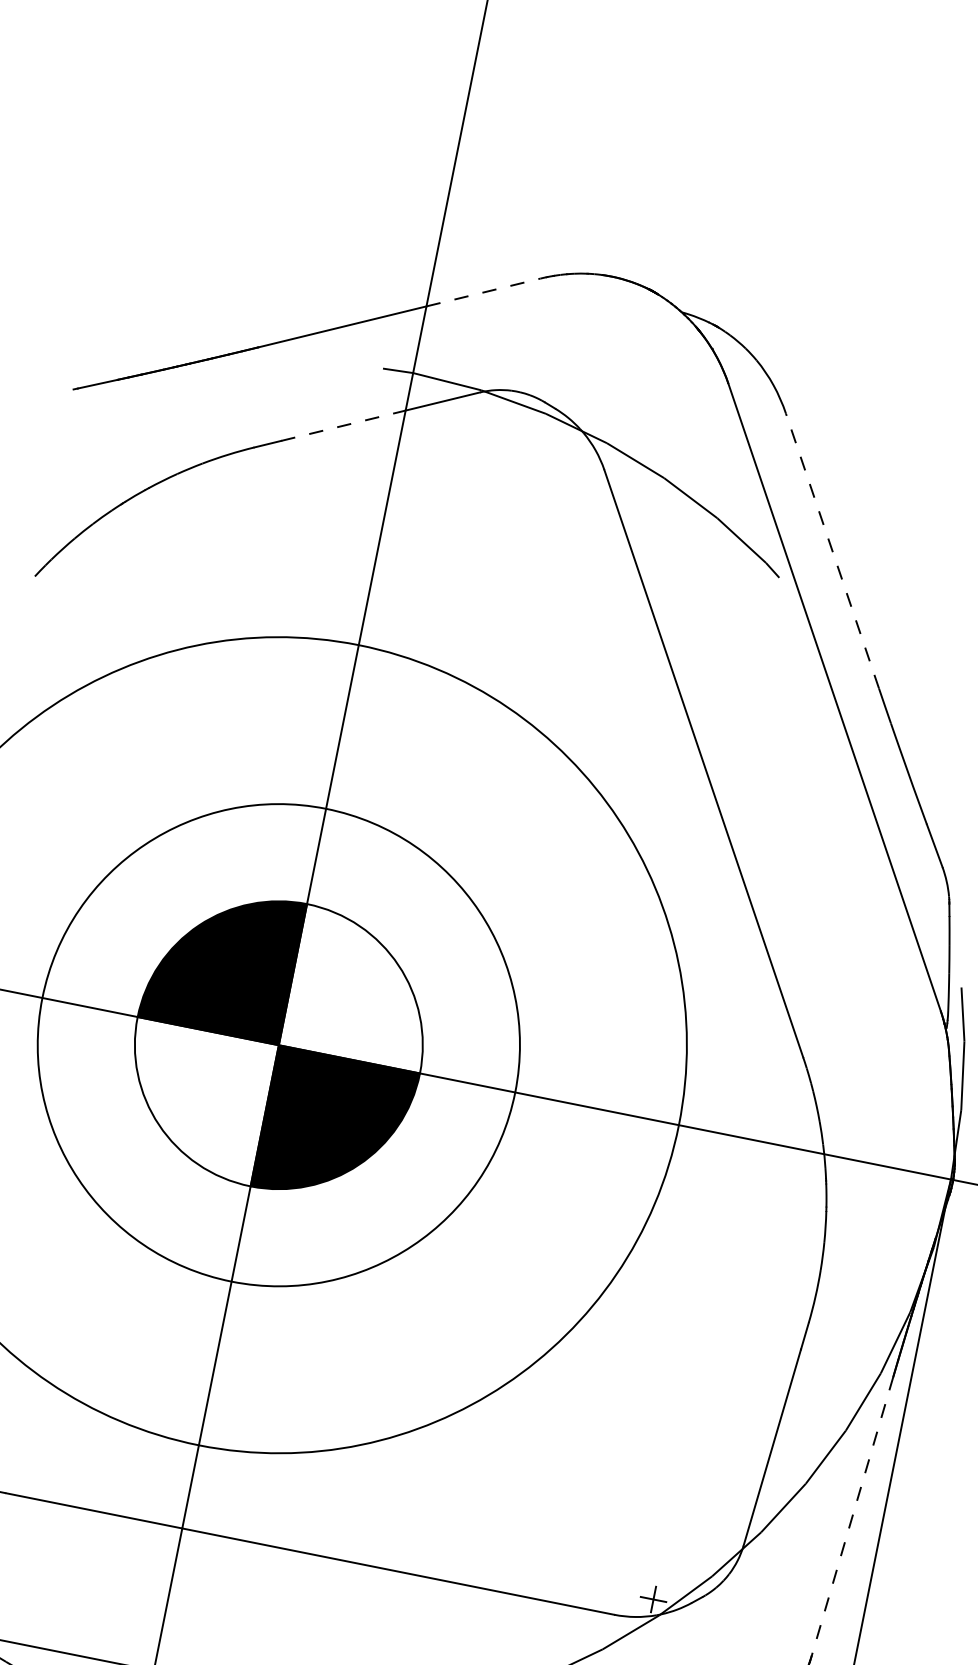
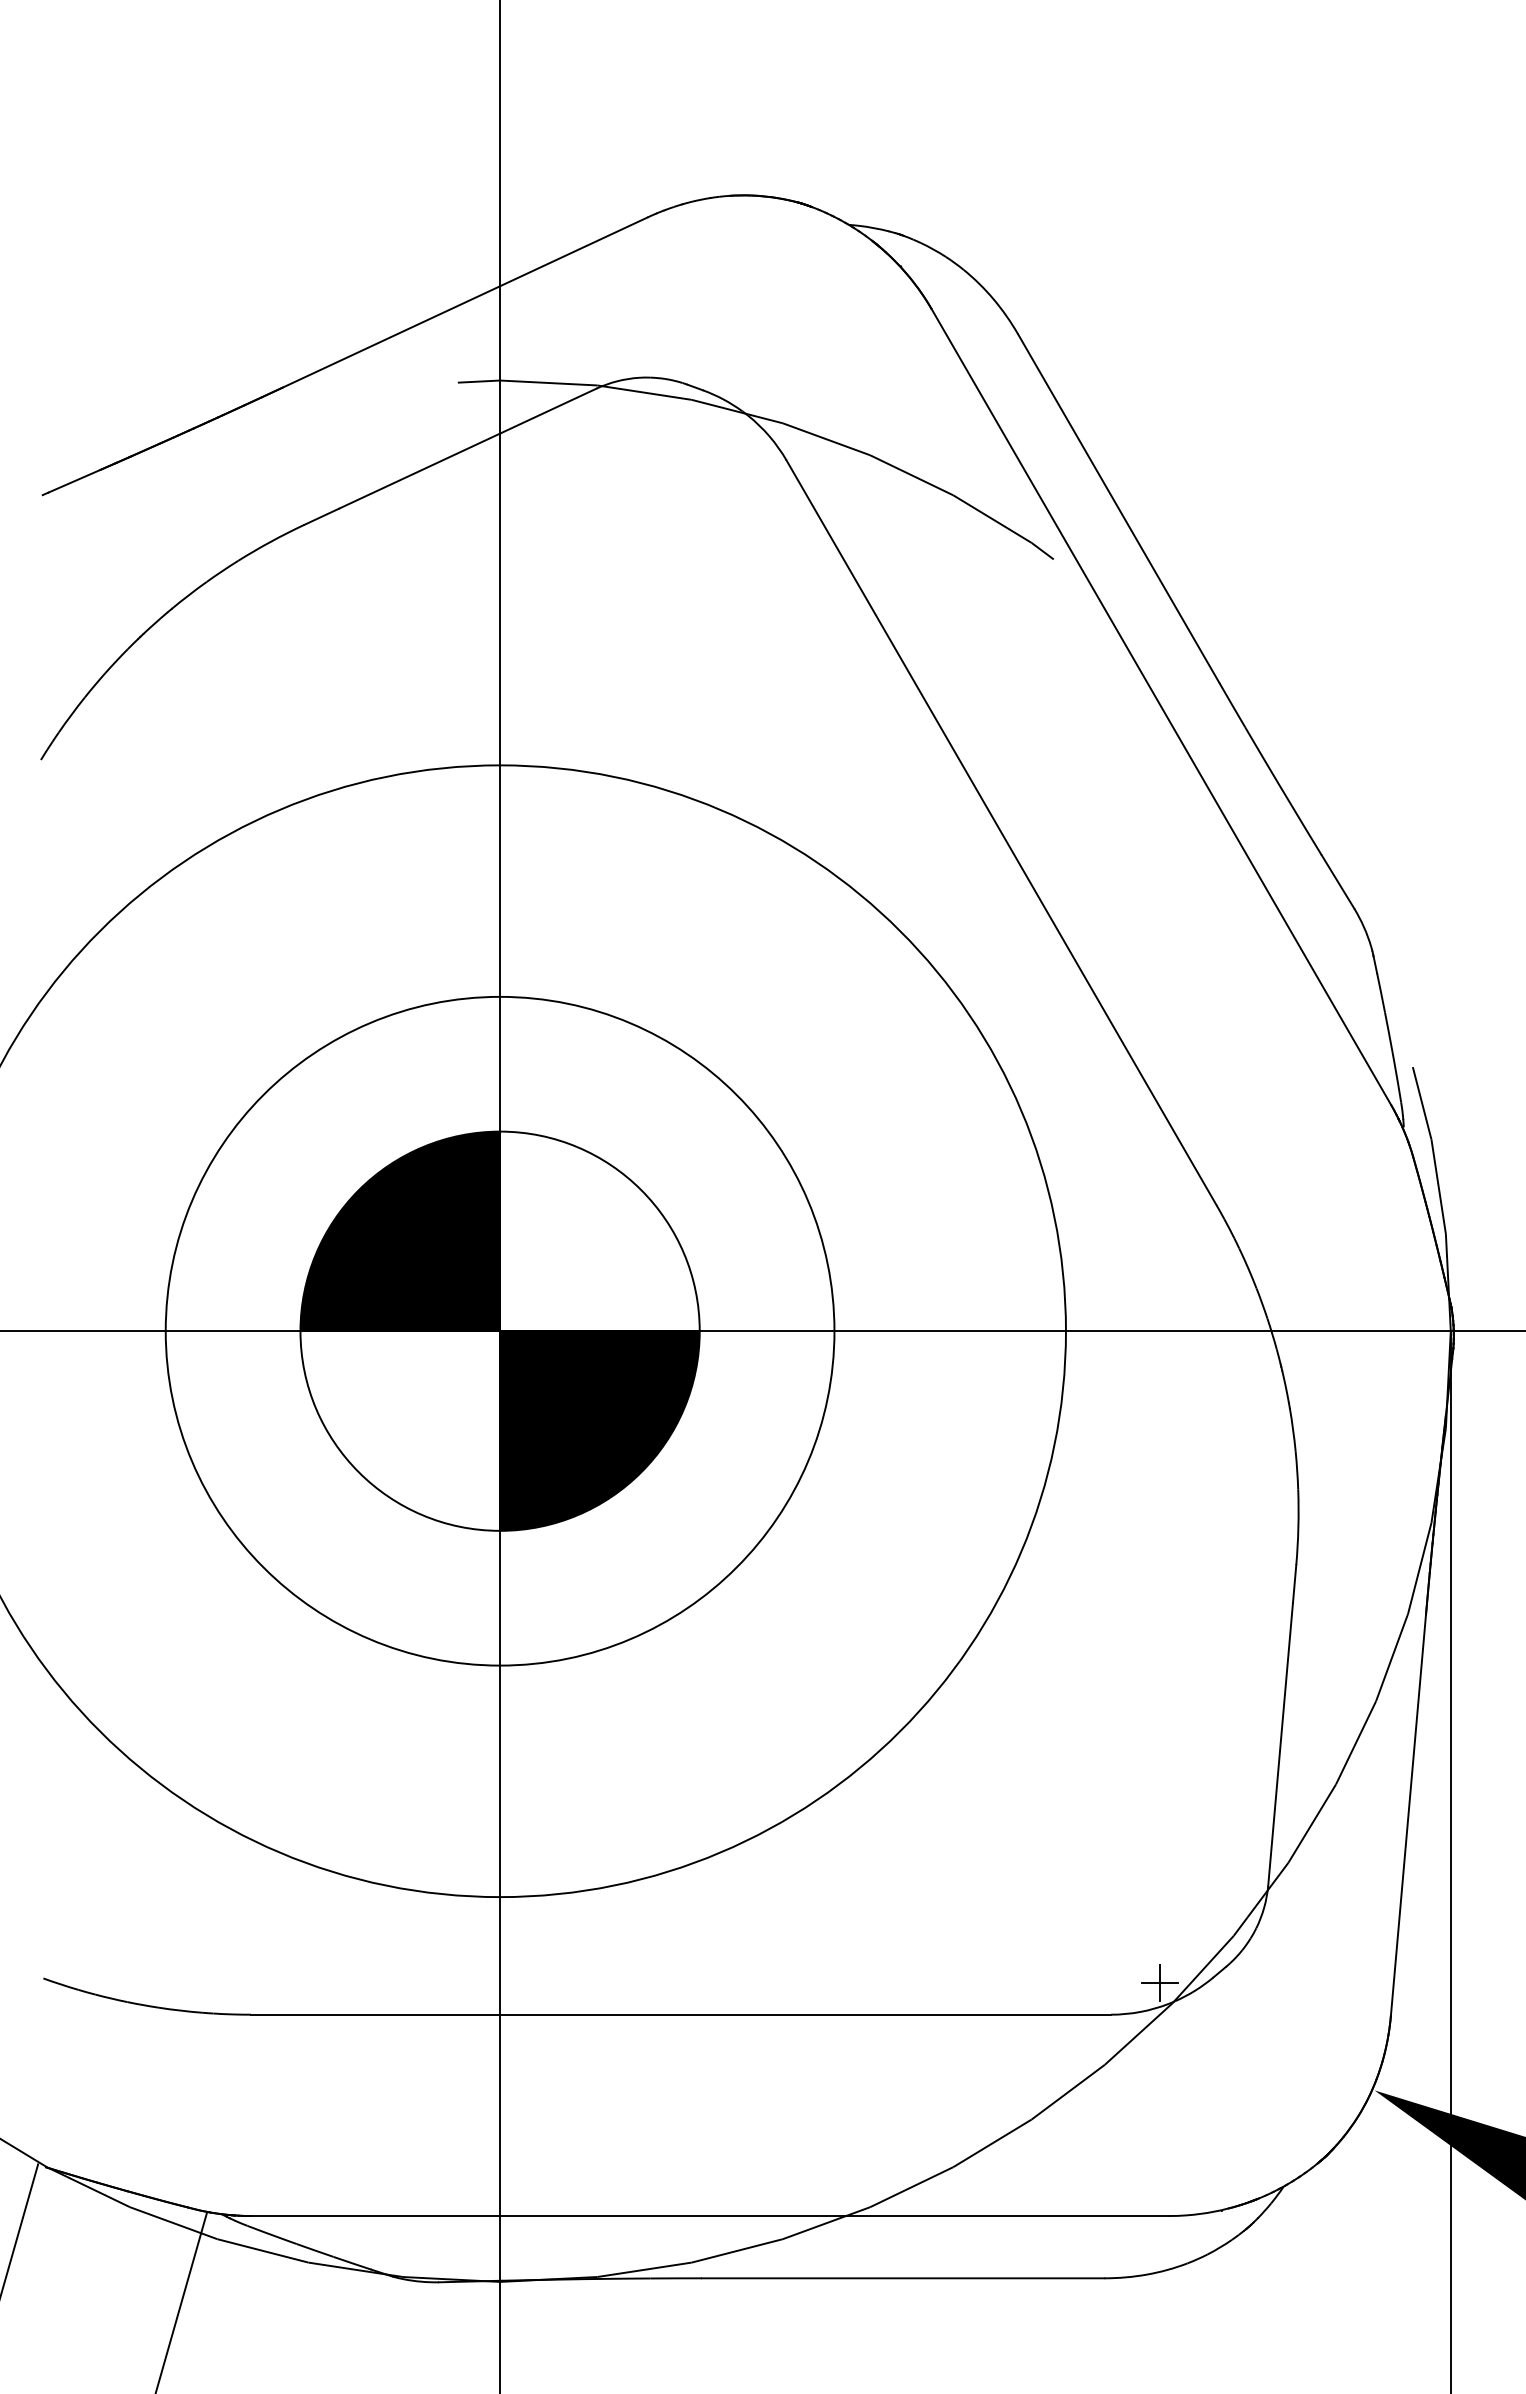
line: (483, 292) -> (574, 251), dashed -> solid
line: (343, 425) -> (419, 471), dashed -> solid
line: (832, 550) -> (1118, 508), dashed -> solid
line: (852, 1515) -> (1408, 1815), dashed -> solid

